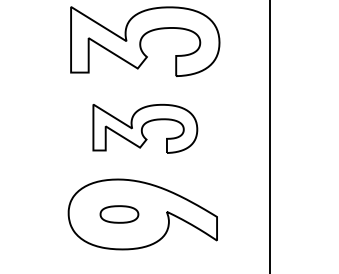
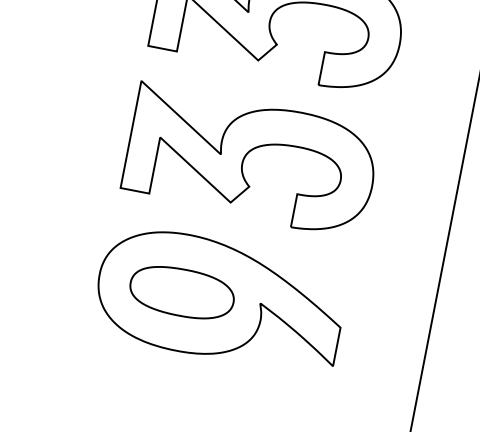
part: (145, 128) -> (251, 160), size x1.43
part: (119, 214) -> (182, 292), size x1.67

